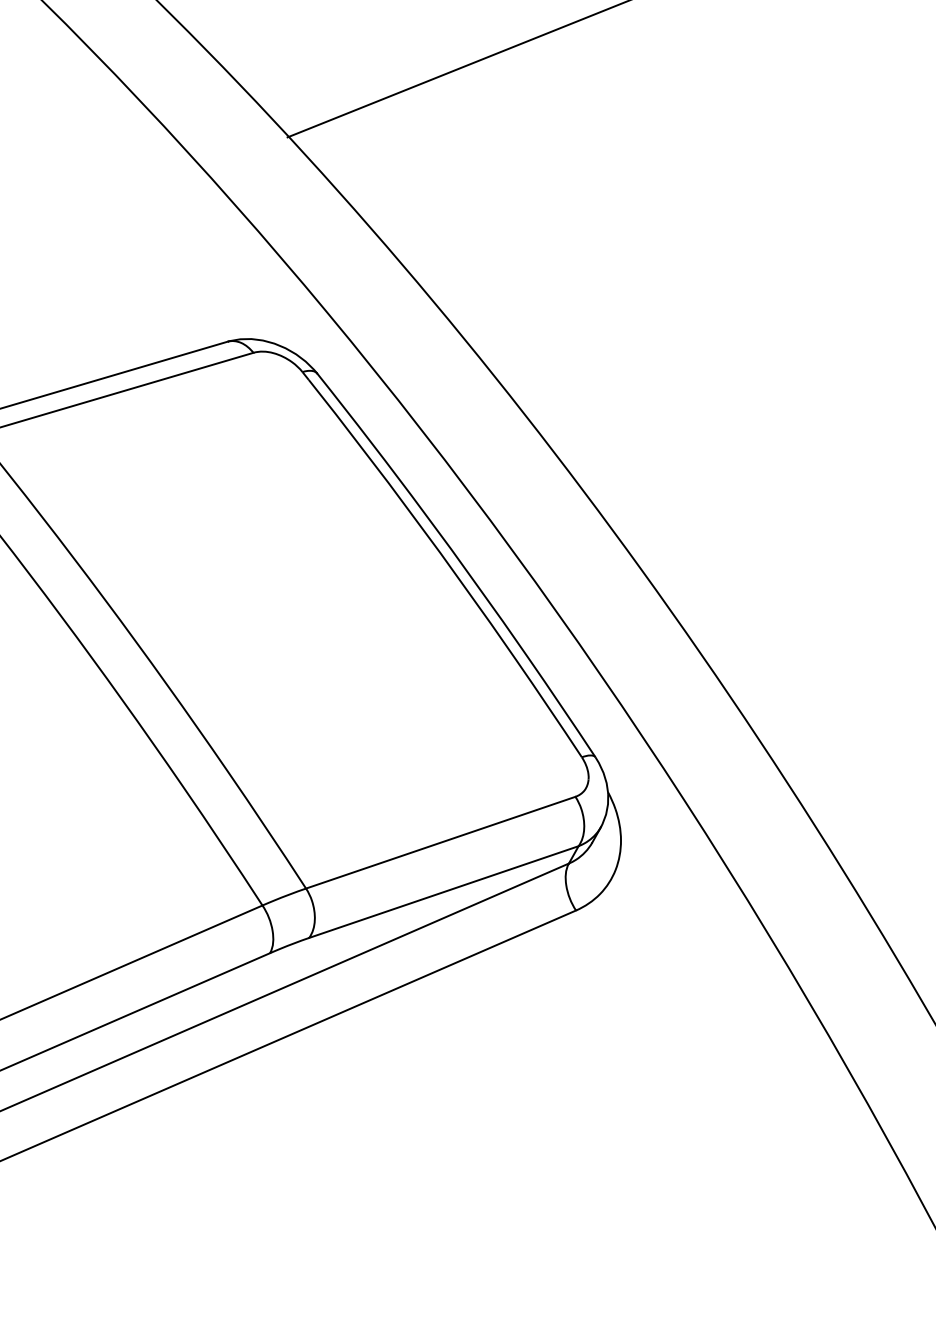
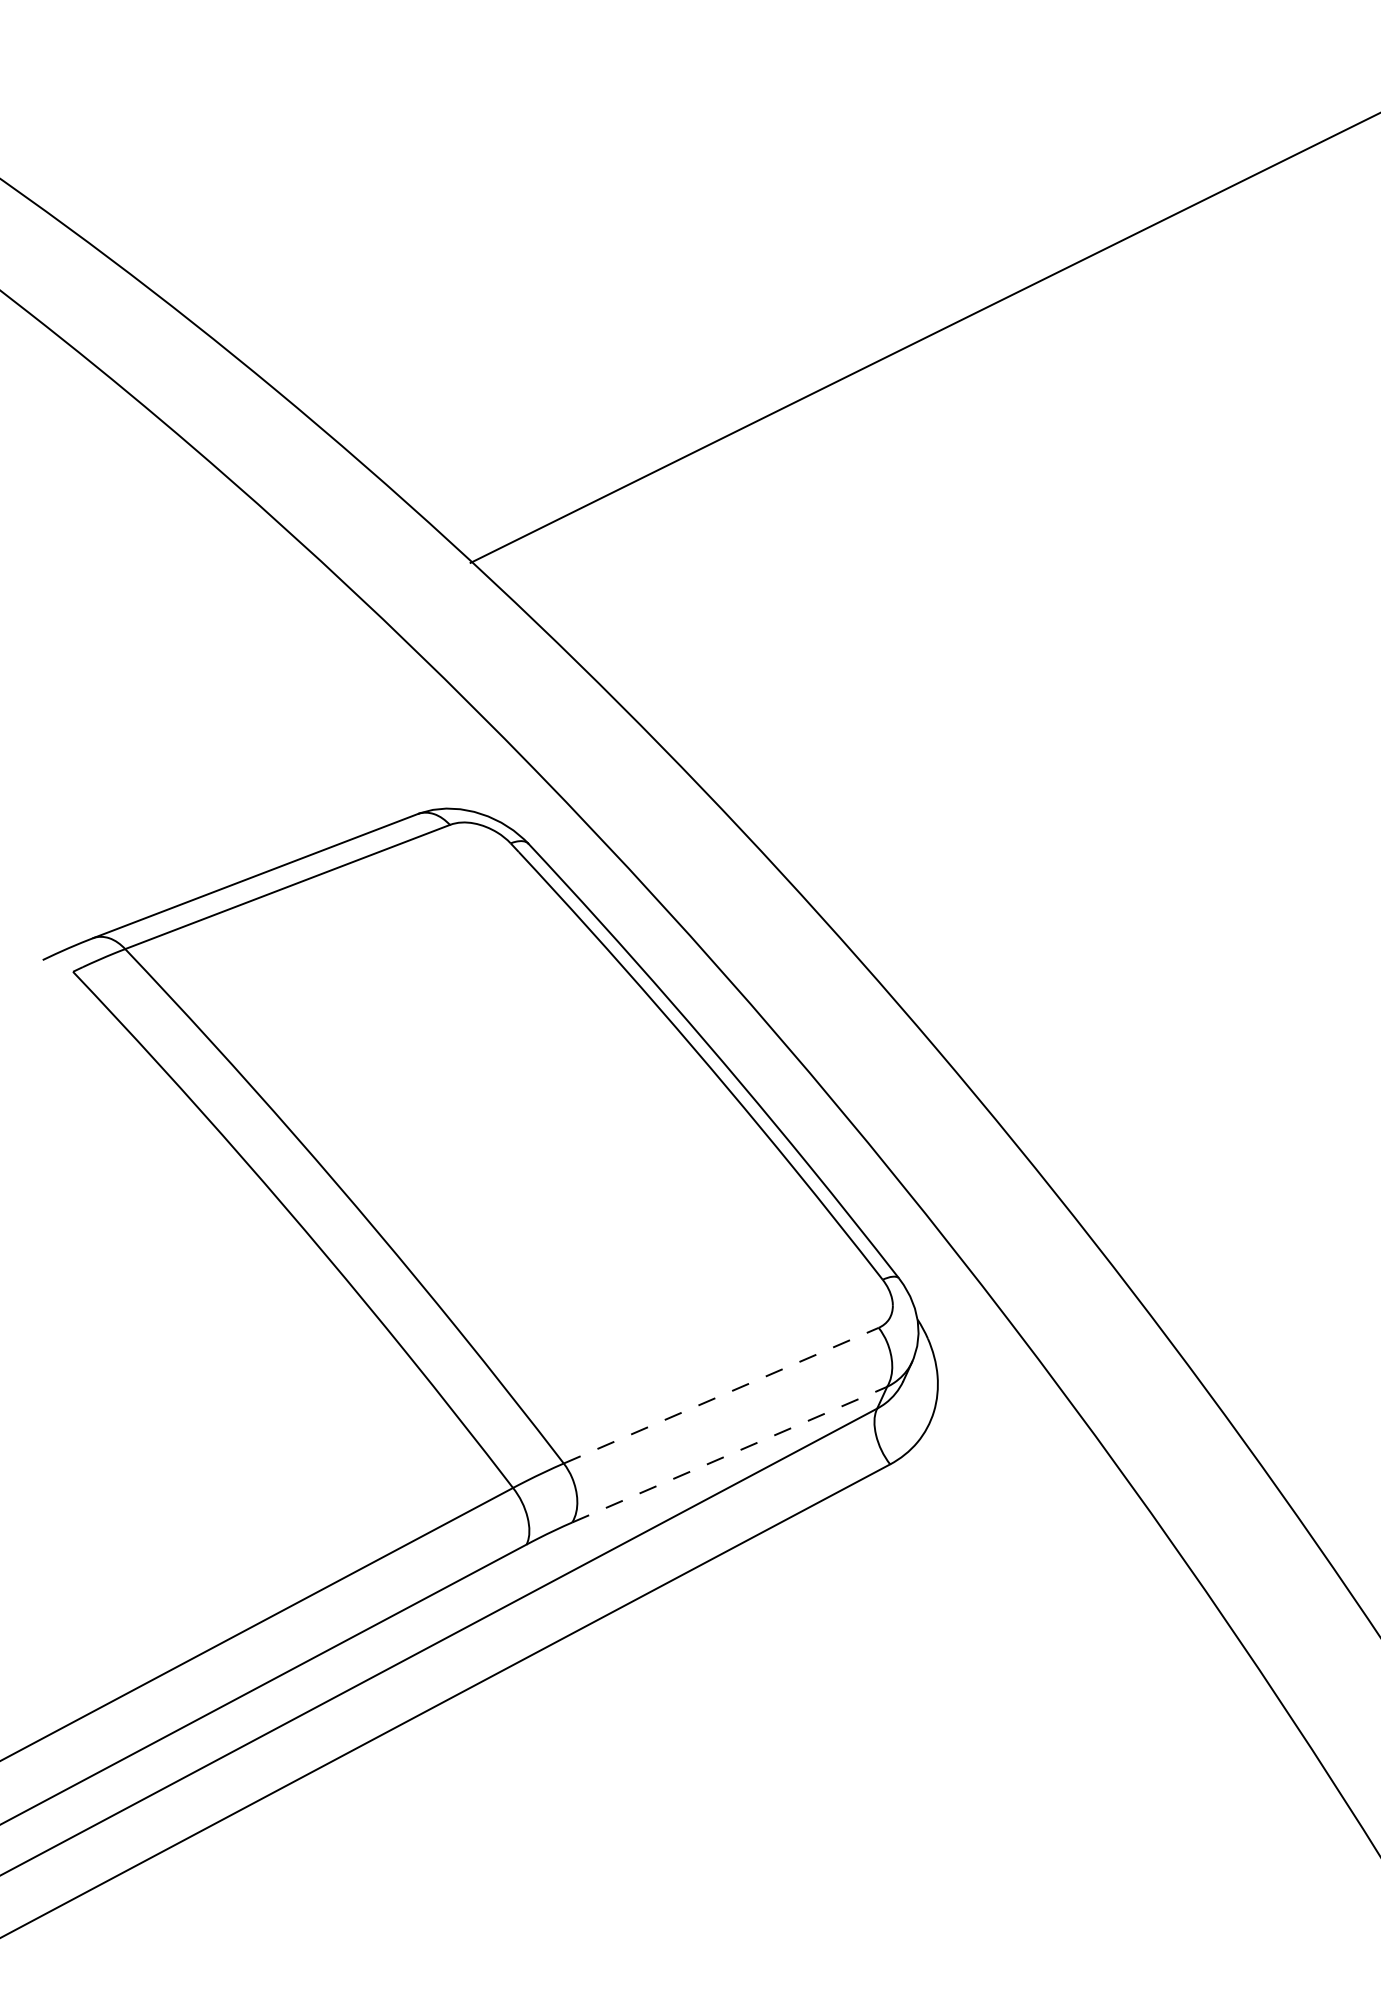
line: (440, 842) -> (721, 1395), solid -> dashed
line: (444, 891) -> (730, 1454), solid -> dashed

